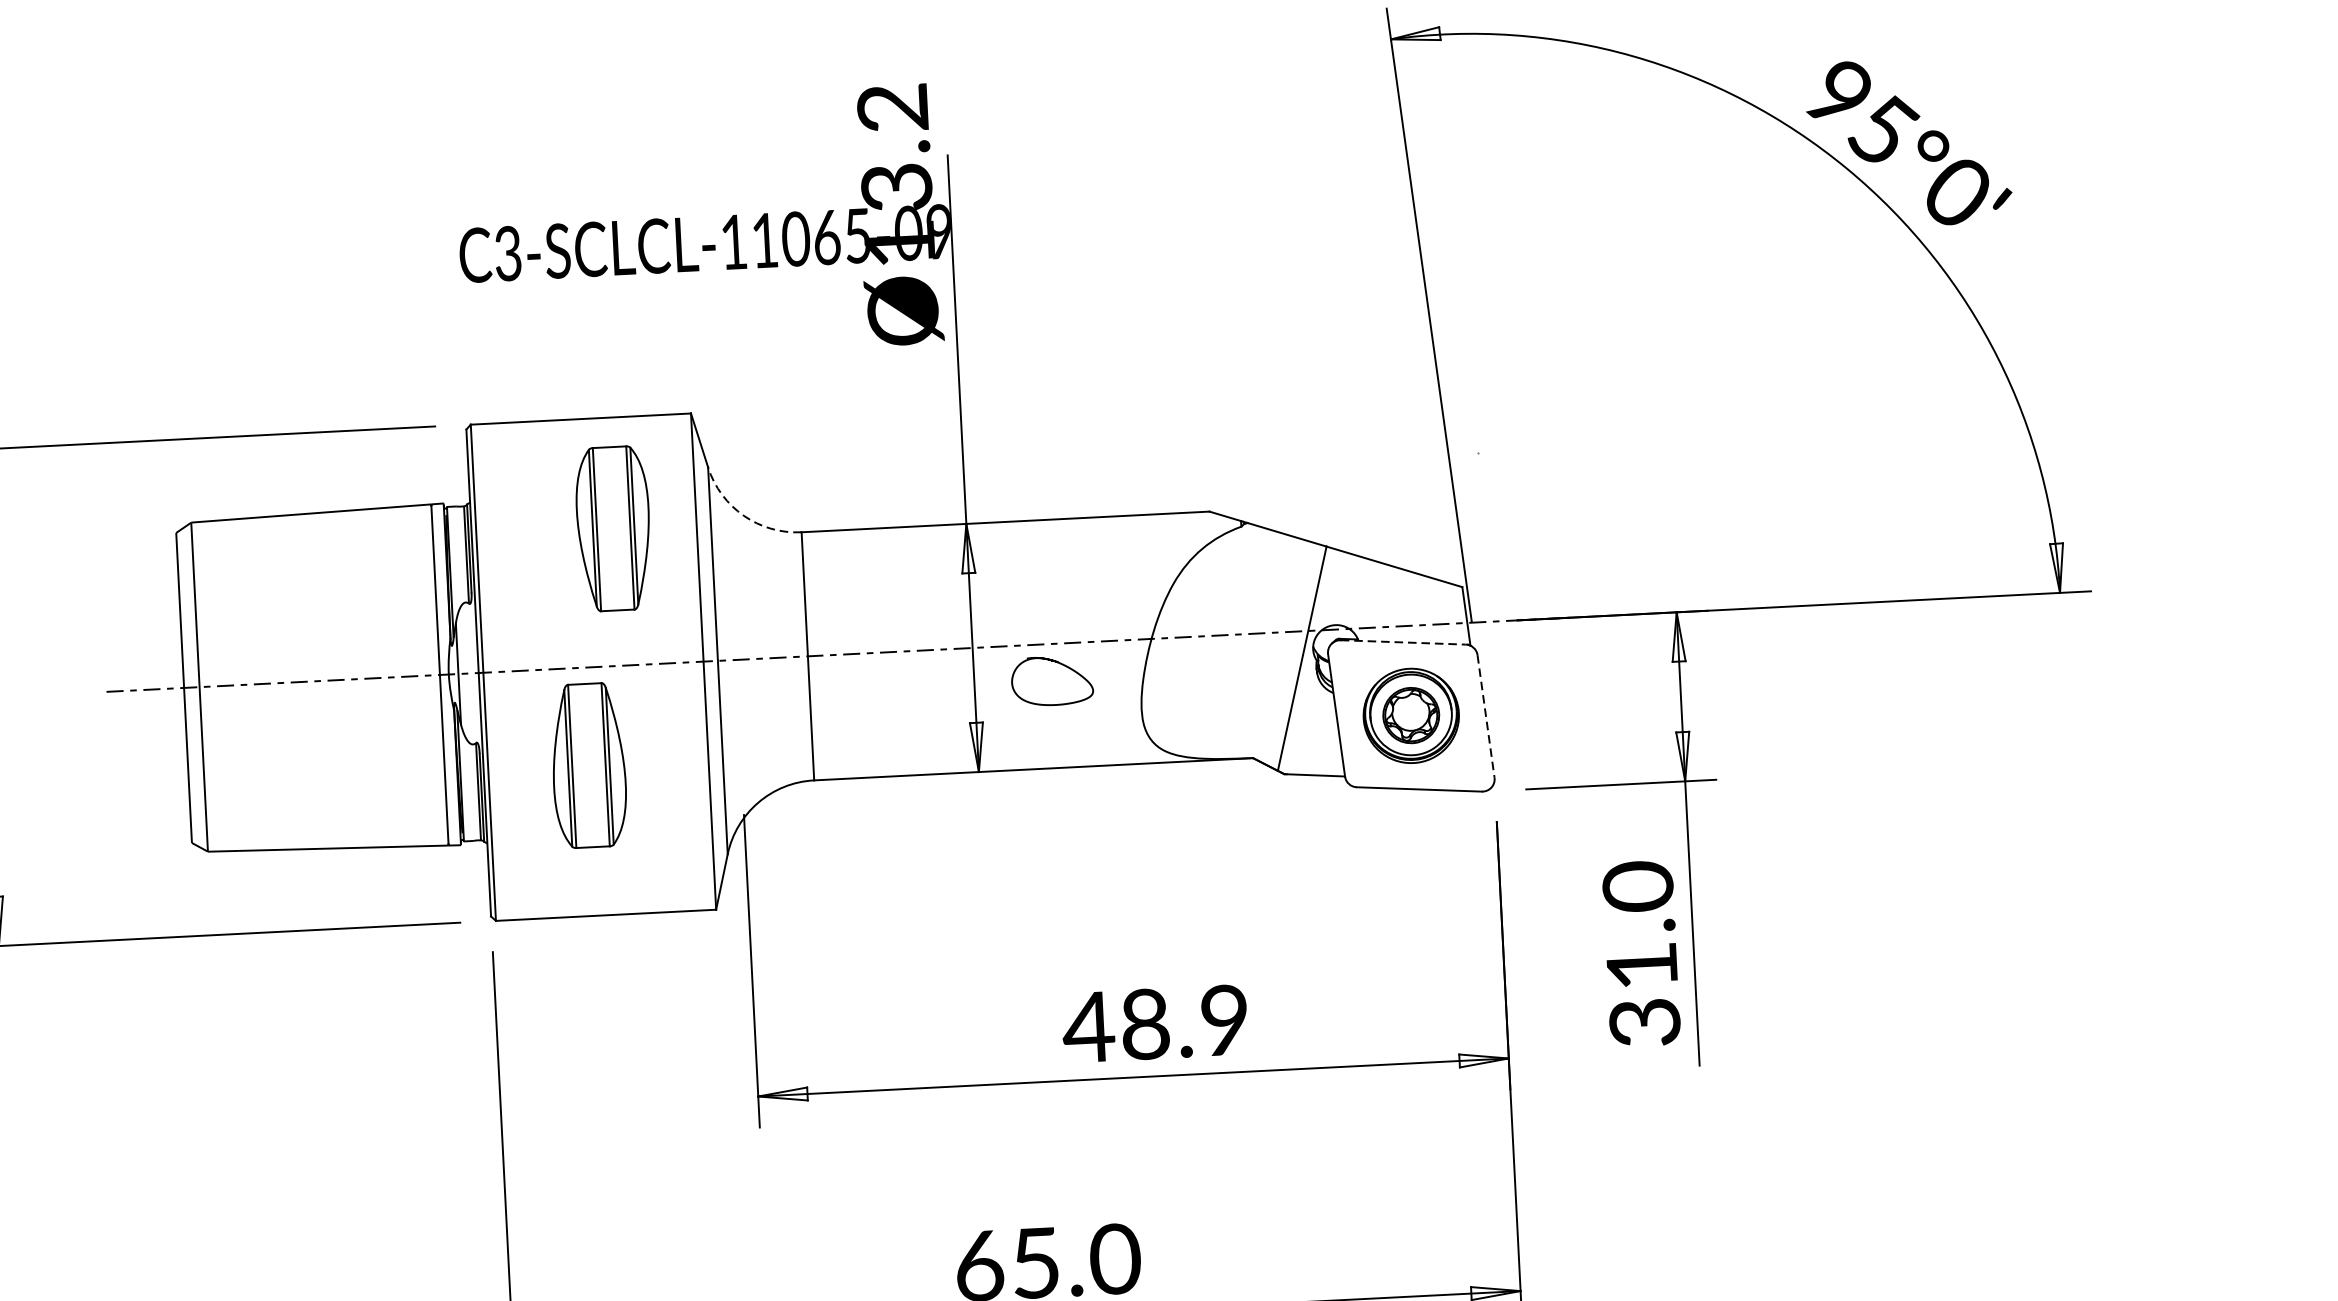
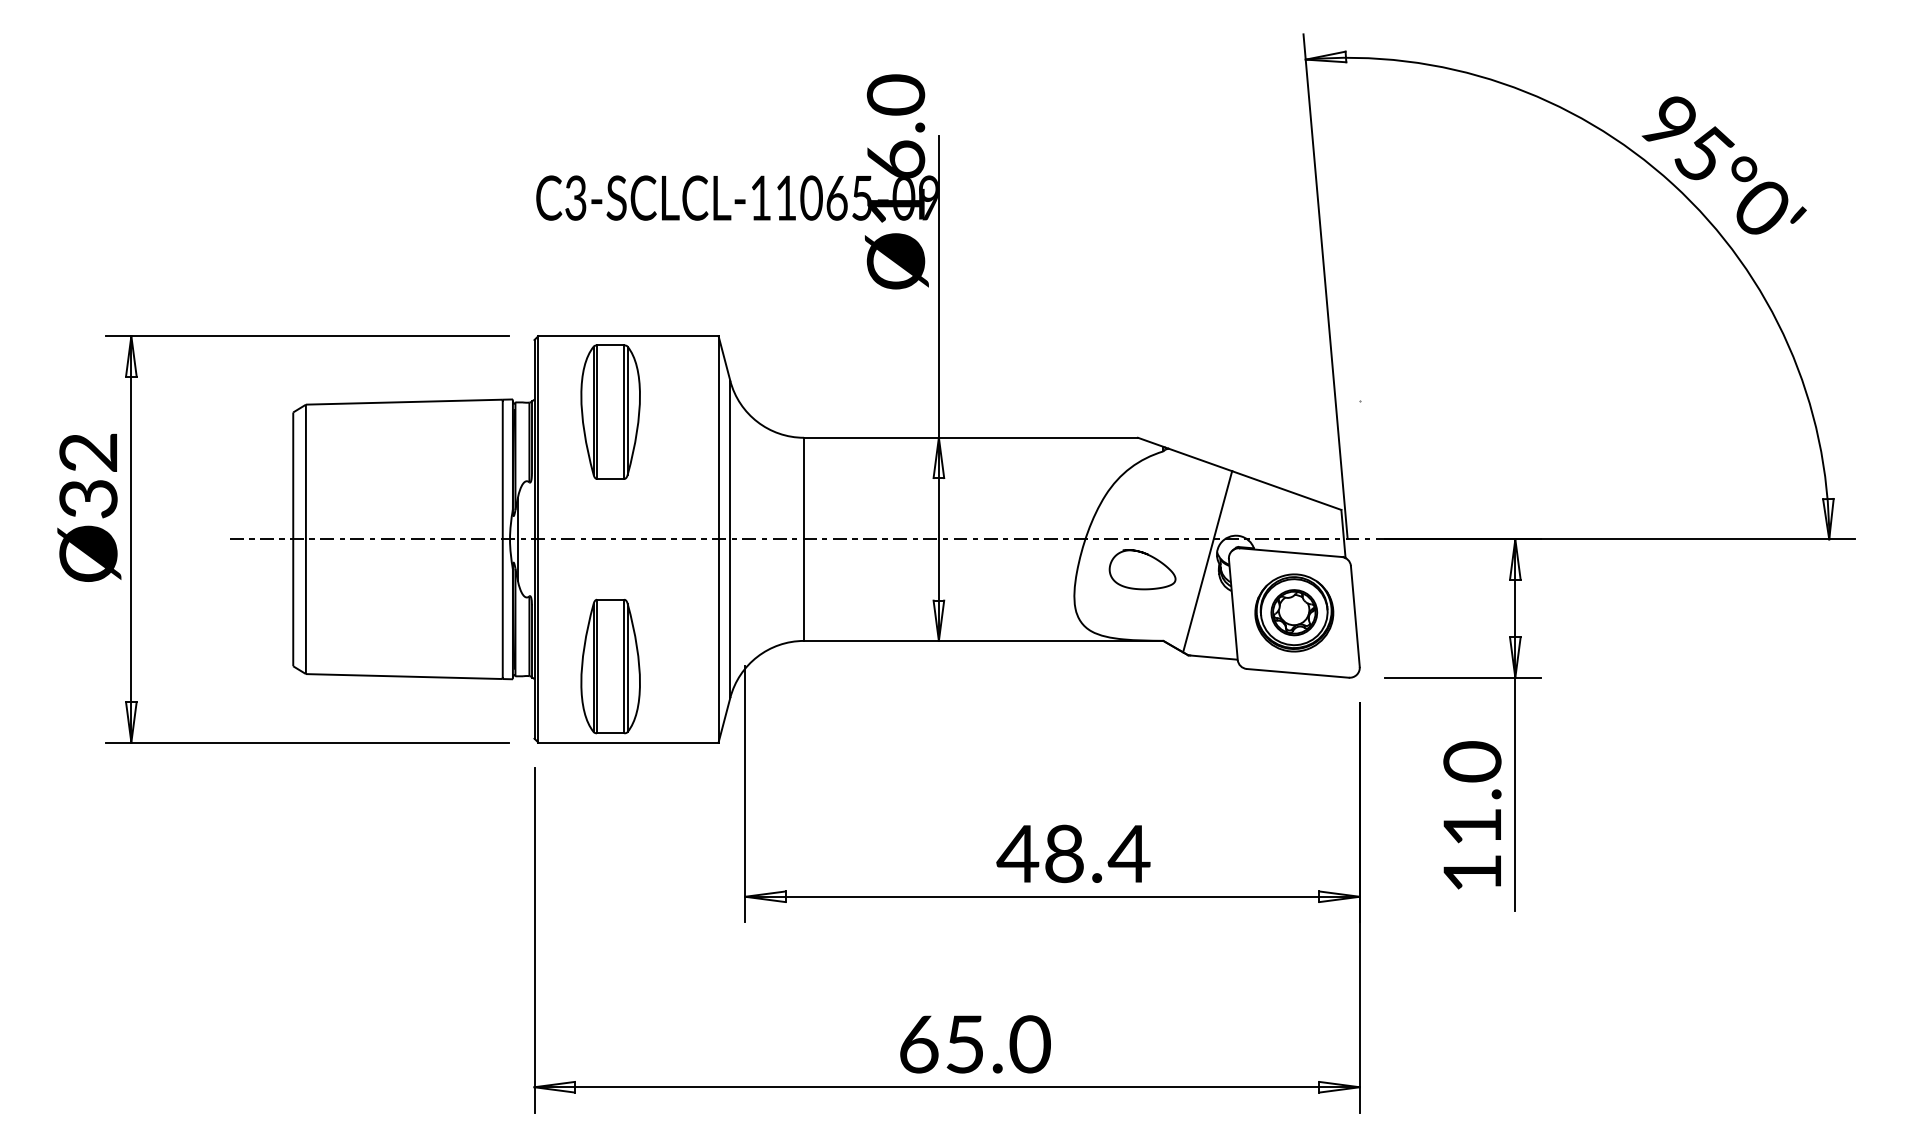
text: (894, 146) -> (895, 126), Ø13.2 -> Ø16.0
arc: (743, 515) -> (757, 421), dashed -> solid
part: (613, 527) -> (610, 411), moved
line: (1404, 642) -> (1291, 552), dashed -> solid
curve: (1056, 663) -> (1146, 555), moved
line: (1486, 716) -> (1355, 616), dashed -> solid
part: (588, 765) -> (610, 666), moved
text: (1223, 1019) -> (1128, 853), 48.9 -> 48.4
text: (1645, 1023) -> (1472, 873), 31.0 -> 11.0

